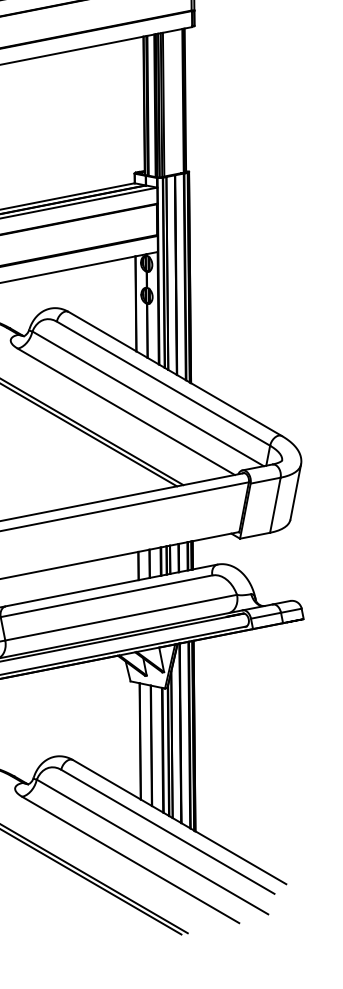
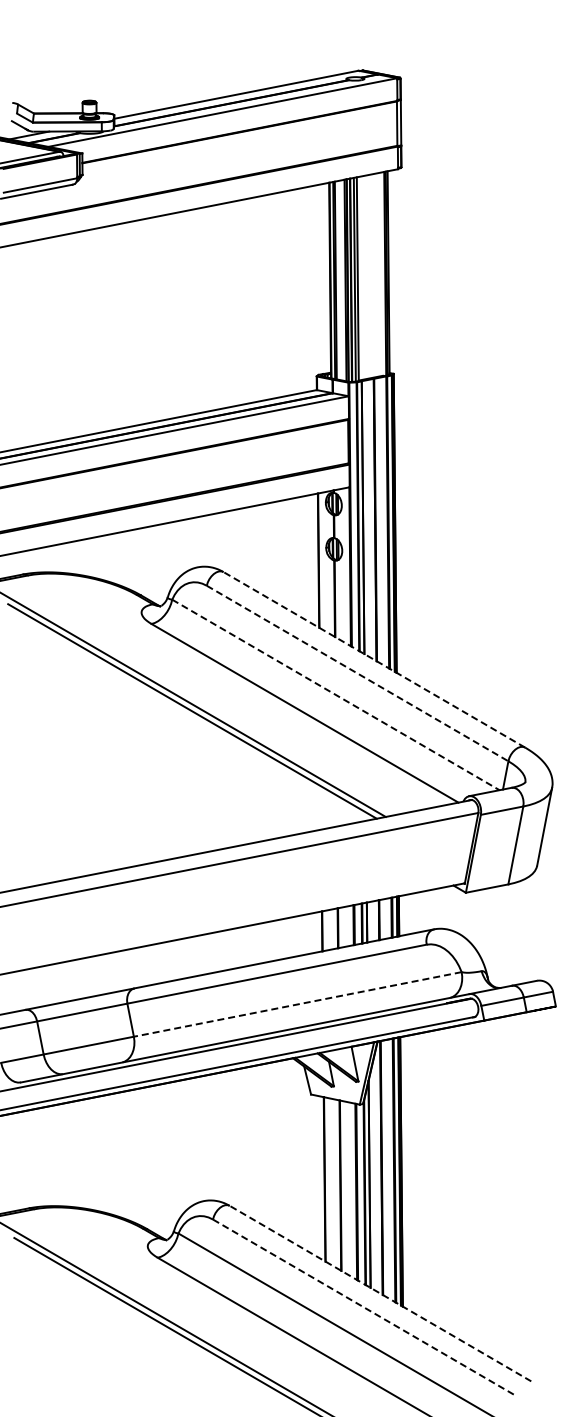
line: (174, 373) -> (373, 659), solid -> dashed
line: (164, 383) -> (358, 673), solid -> dashed
line: (148, 399) -> (336, 695), solid -> dashed
line: (120, 617) -> (297, 1004), solid -> dashed
line: (179, 822) -> (380, 1293), solid -> dashed
line: (168, 831) -> (364, 1307), solid -> dashed

